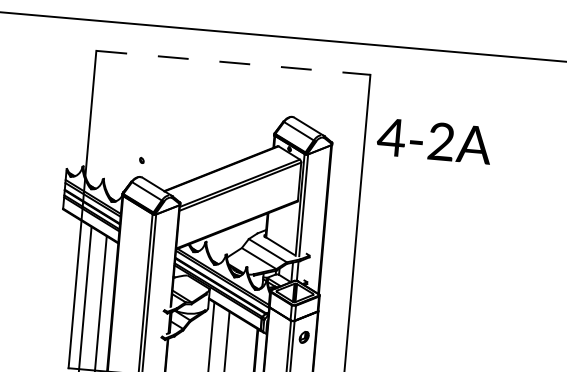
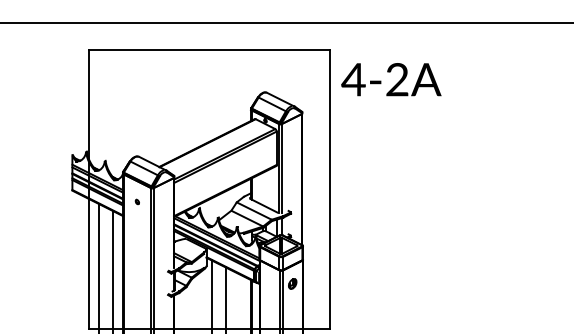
line: (233, 62) -> (209, 49), dashed -> solid
text: (434, 140) -> (391, 79), moved
part: (140, 159) -> (136, 201), moved

